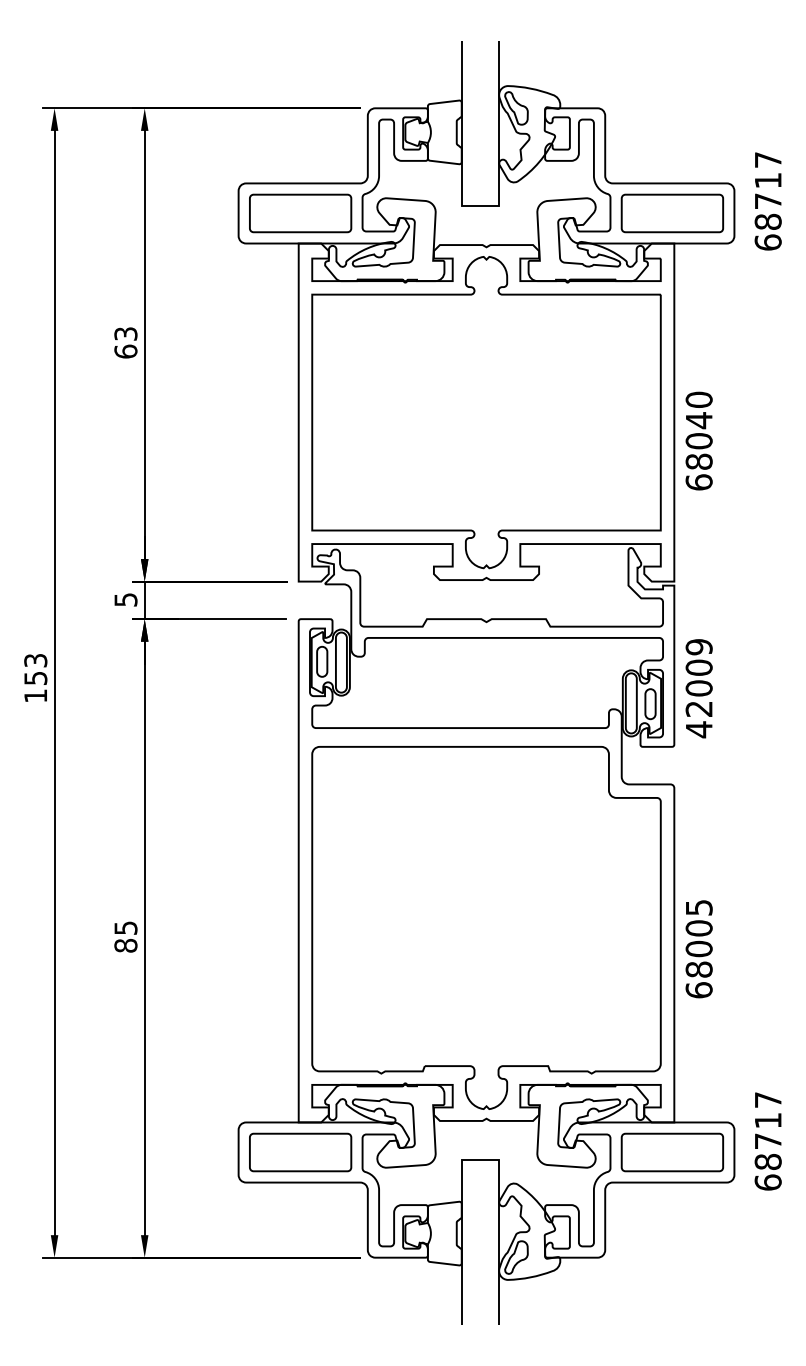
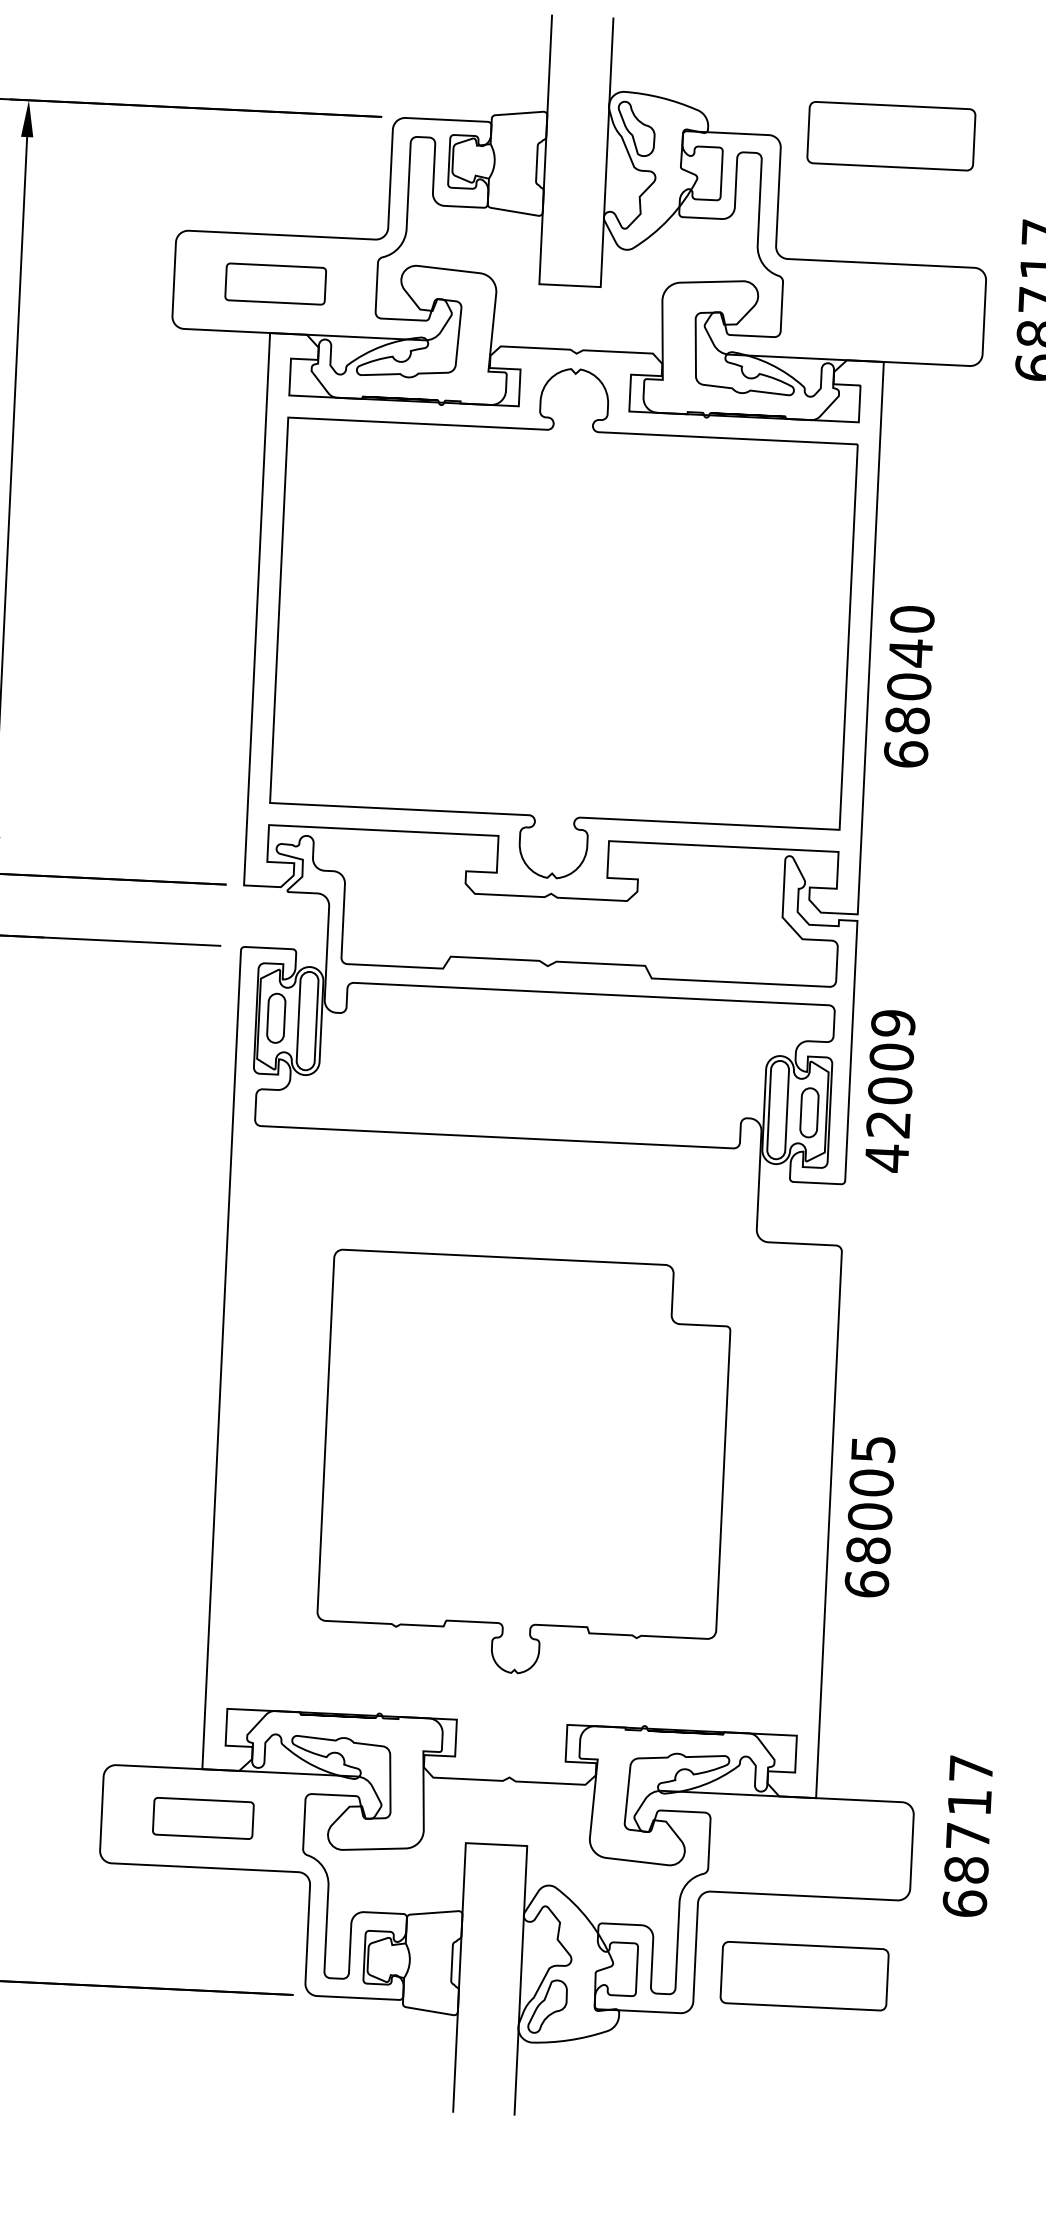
part: (300, 213) -> (275, 284), size x0.6
part: (672, 213) -> (891, 136), moved
part: (486, 927) -> (524, 1465), size x0.7
part: (300, 1152) -> (202, 1818), size x0.6
part: (672, 1152) -> (804, 1976), moved

